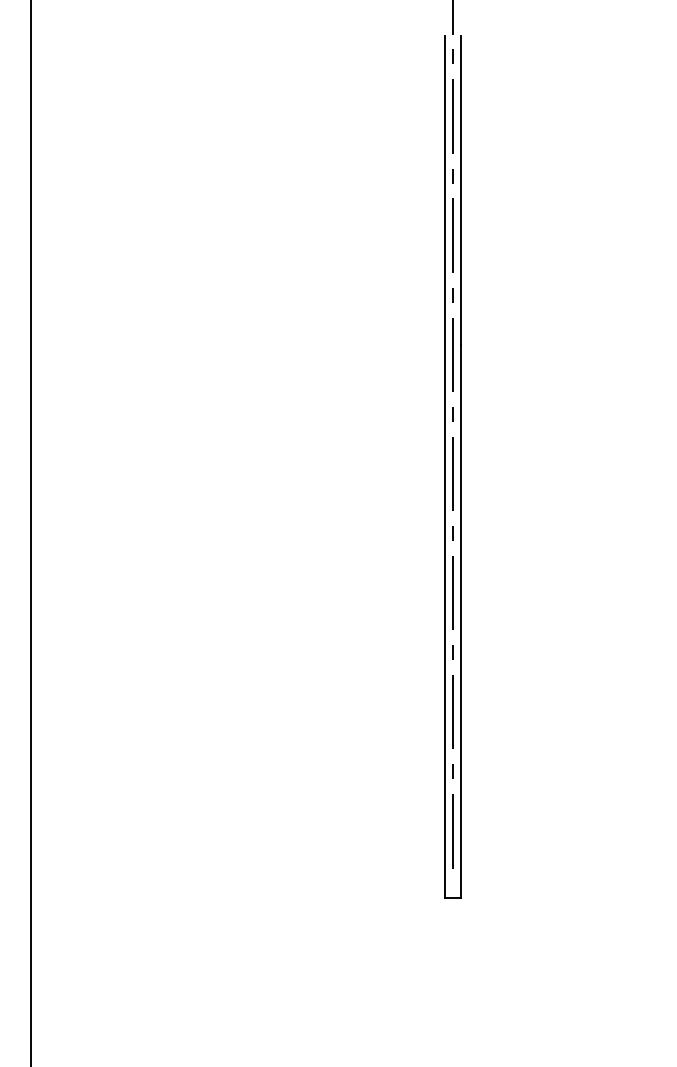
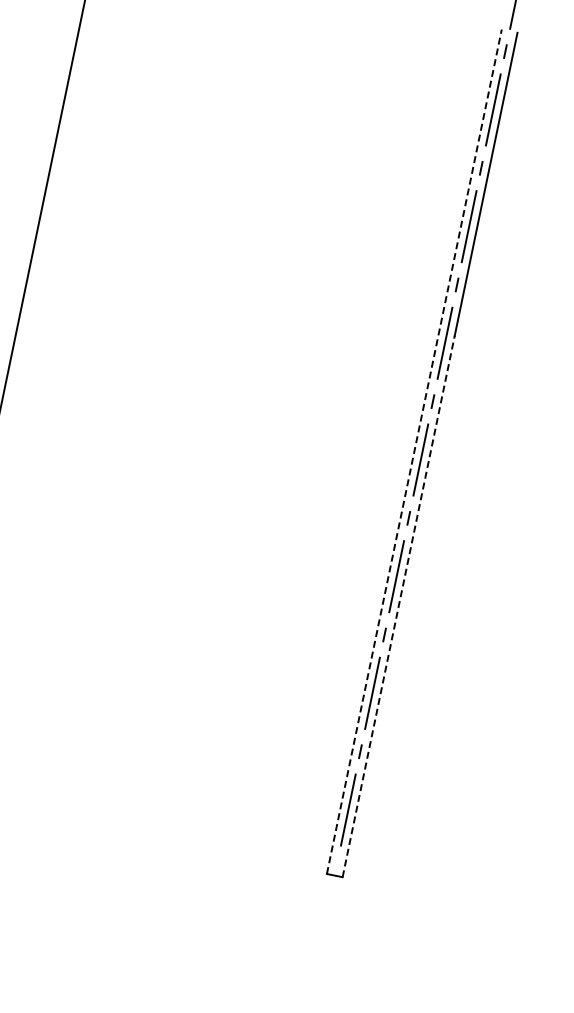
line: (444, 466) -> (414, 451), solid -> dashed
line: (460, 621) -> (398, 606), solid -> dashed

